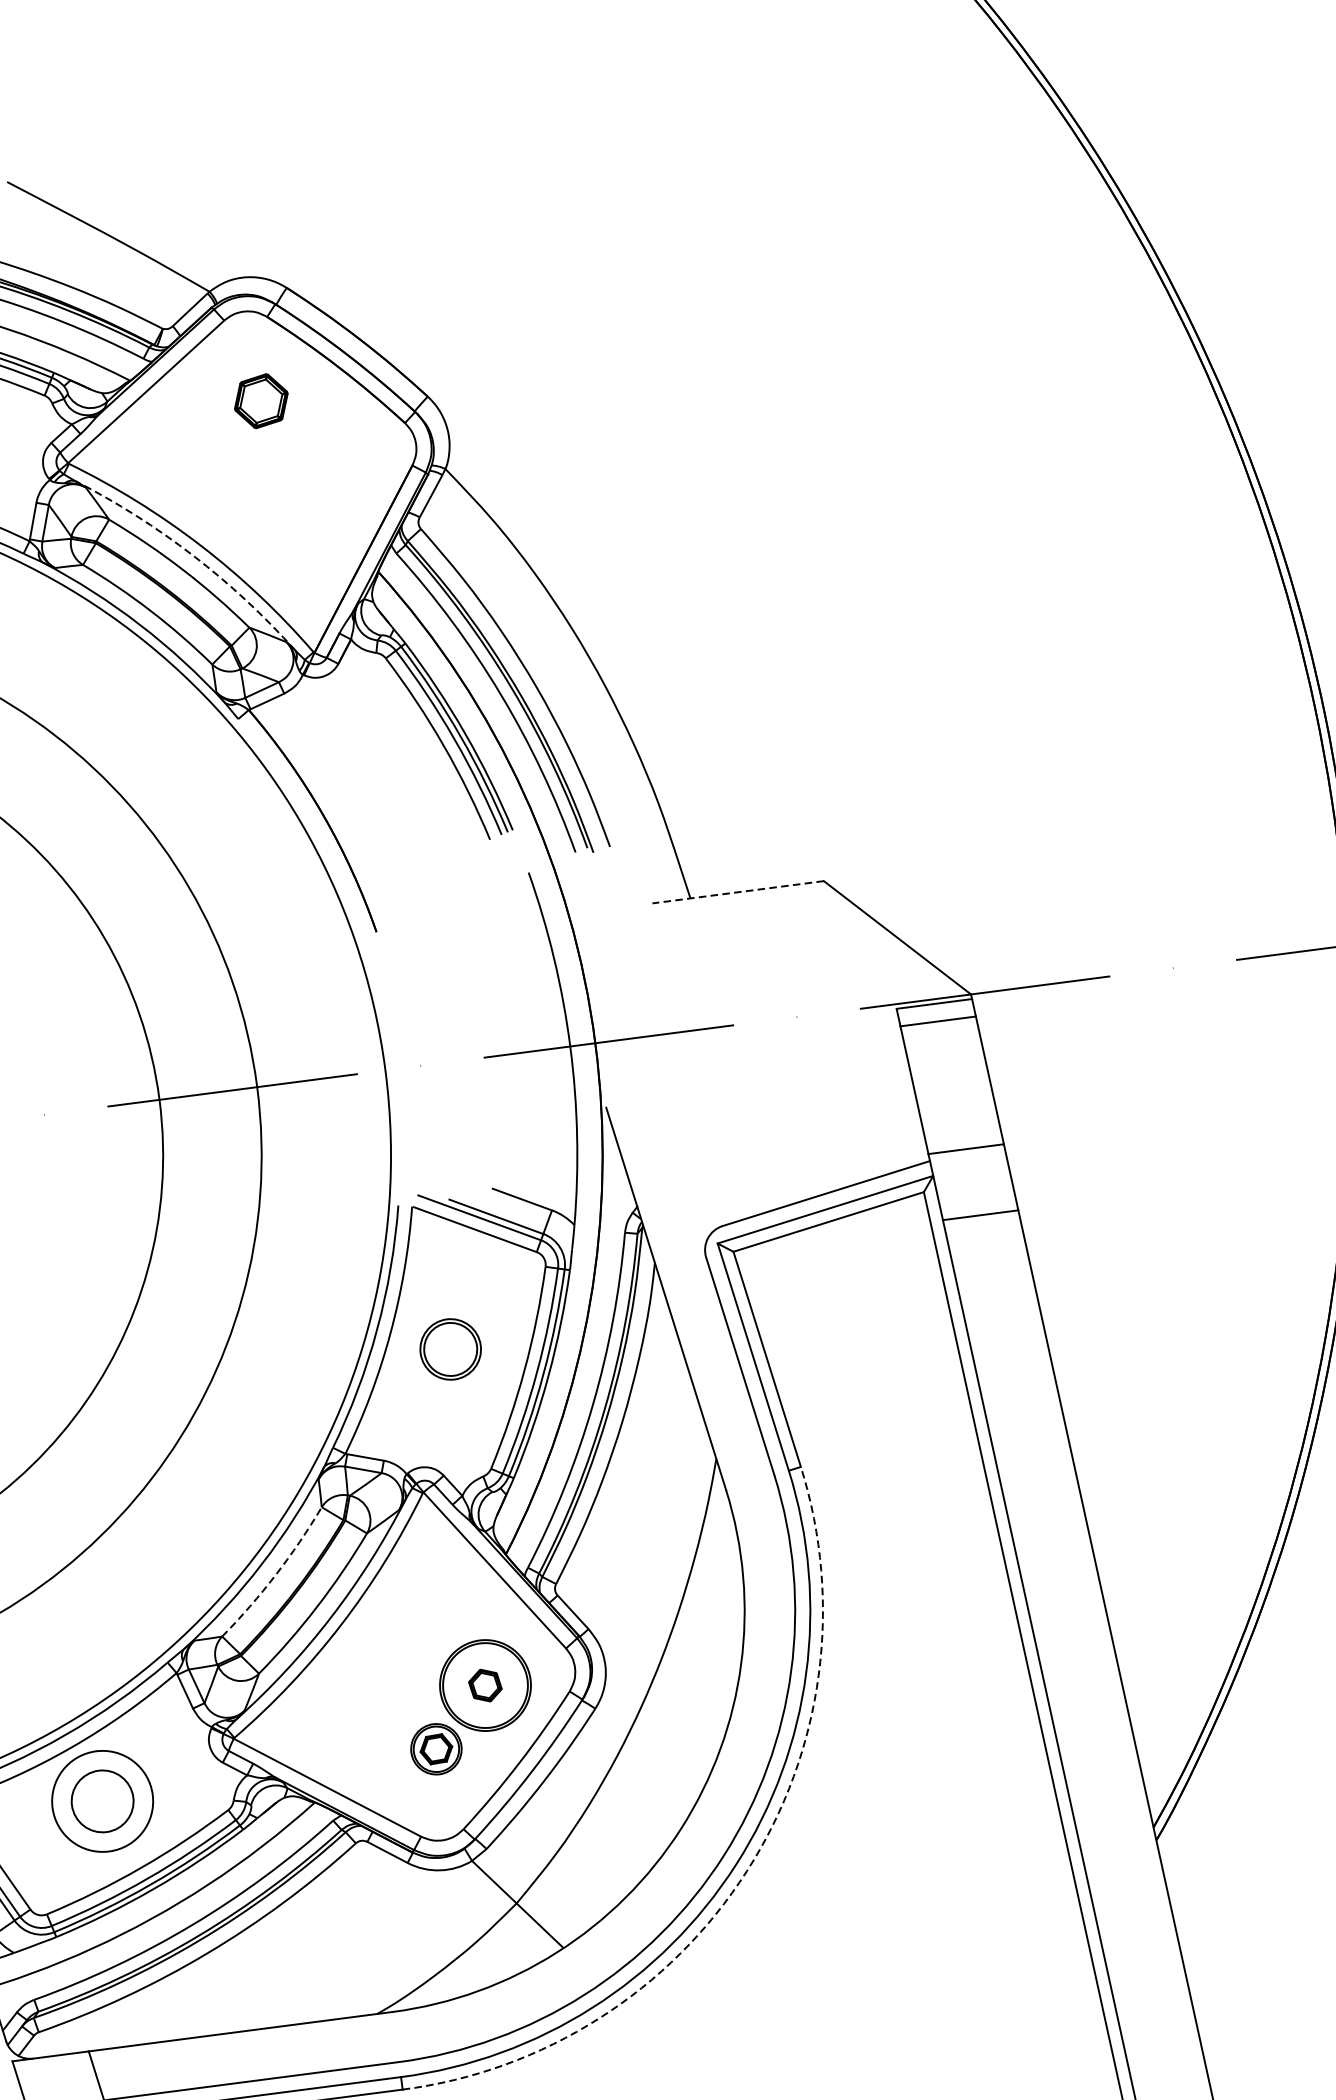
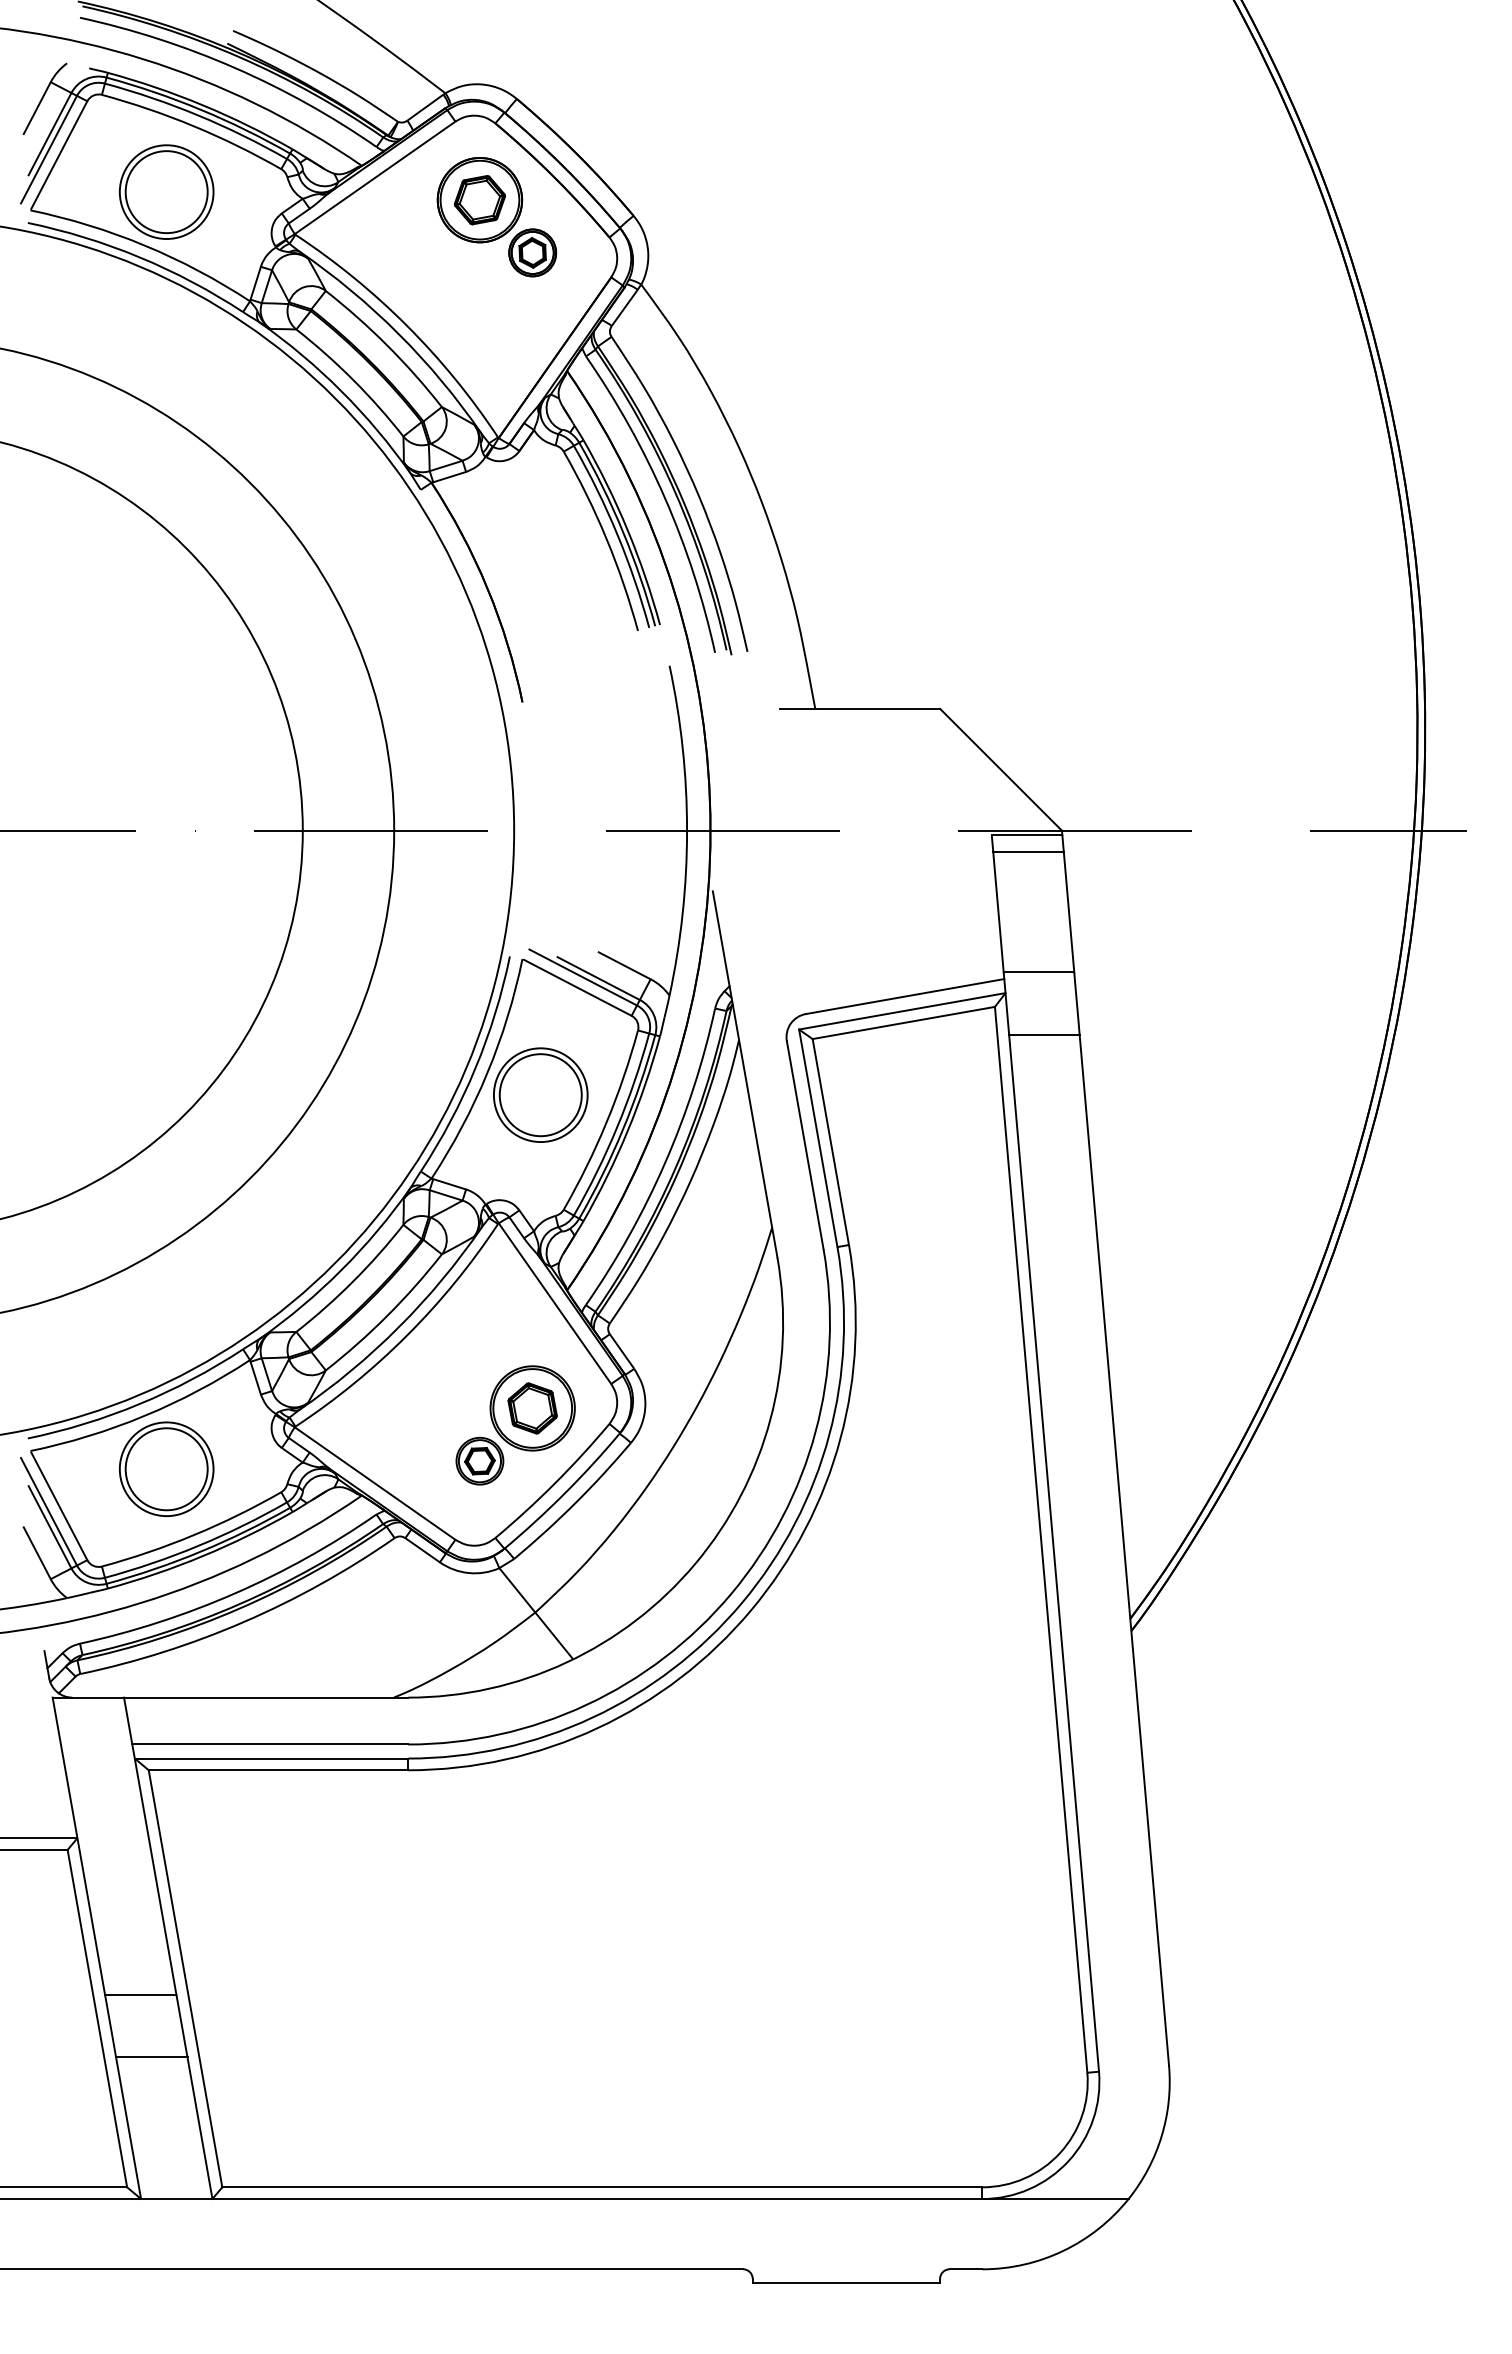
part: (281, 417) -> (496, 217), added
arc: (192, 556) -> (398, 334), dashed -> solid
line: (737, 891) -> (859, 708), dashed -> solid
part: (450, 1348) -> (540, 1094), size x1.67
arc: (276, 1574) -> (353, 1281), dashed -> solid
part: (485, 1685) -> (532, 1408), size x1.67
circle: (102, 1801) -> (166, 1469), size x1.43
arc: (747, 1871) -> (751, 1610), dashed -> solid

